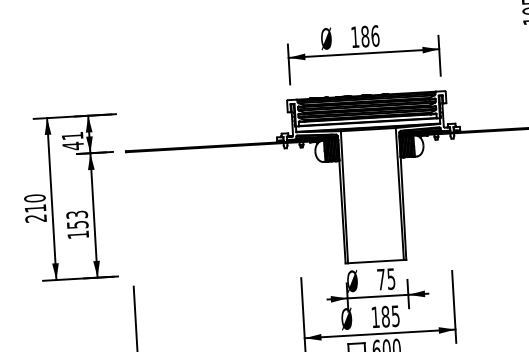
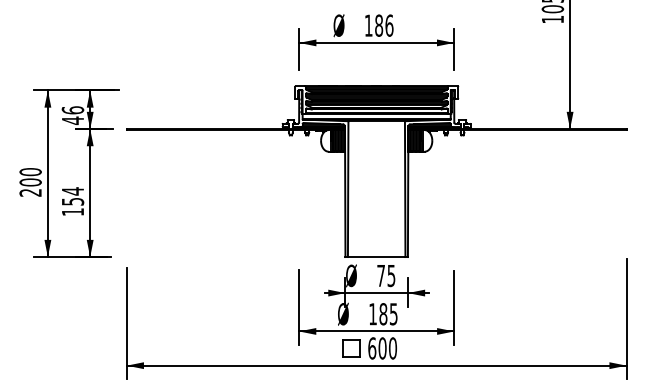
text: (72, 136) -> (72, 110), 41 -> 46
text: (35, 208) -> (30, 182), 210 -> 200
text: (76, 214) -> (72, 191), 153 -> 154

